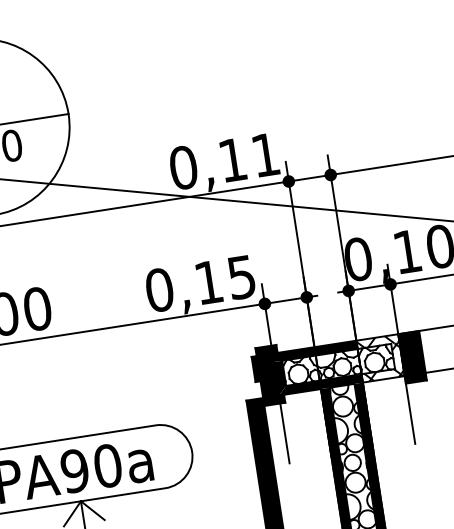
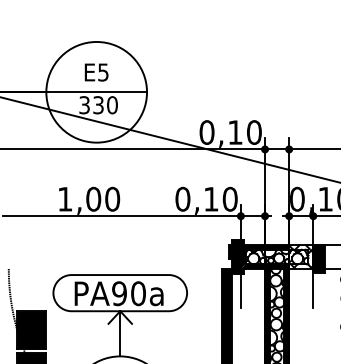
text: (265, 154) -> (254, 132), 0,11 -> 0,10
text: (240, 276) -> (229, 198), 0,15 -> 0,10

